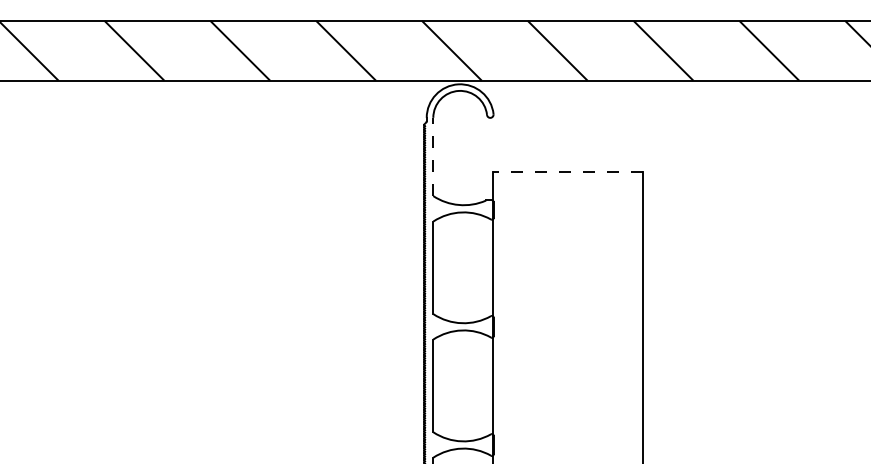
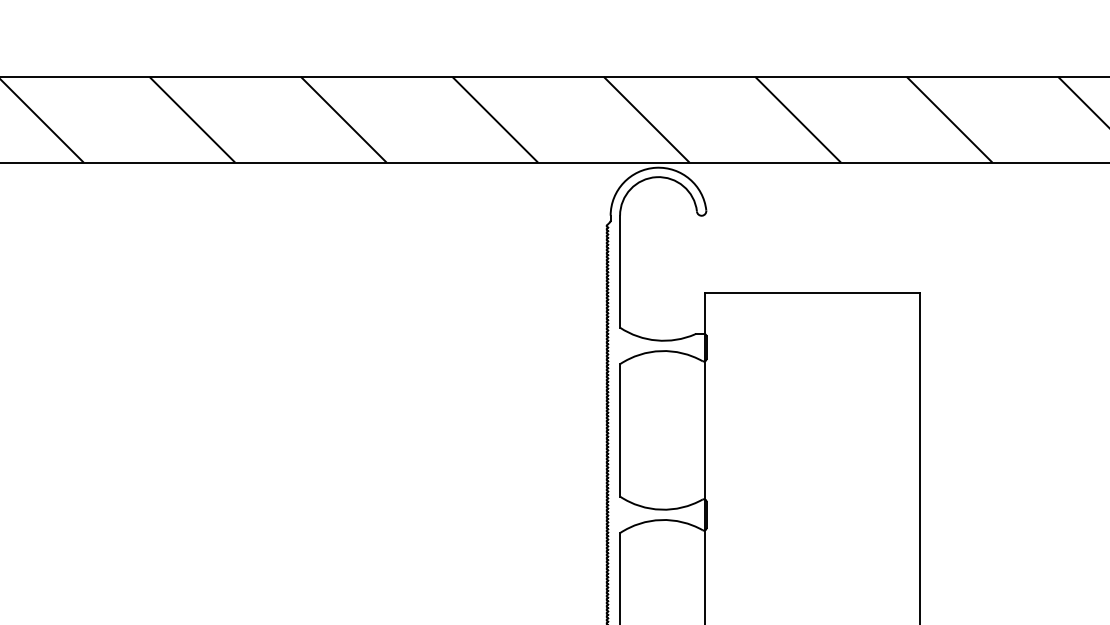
line: (433, 156) -> (620, 271), dashed -> solid
line: (567, 171) -> (812, 292), dashed -> solid

